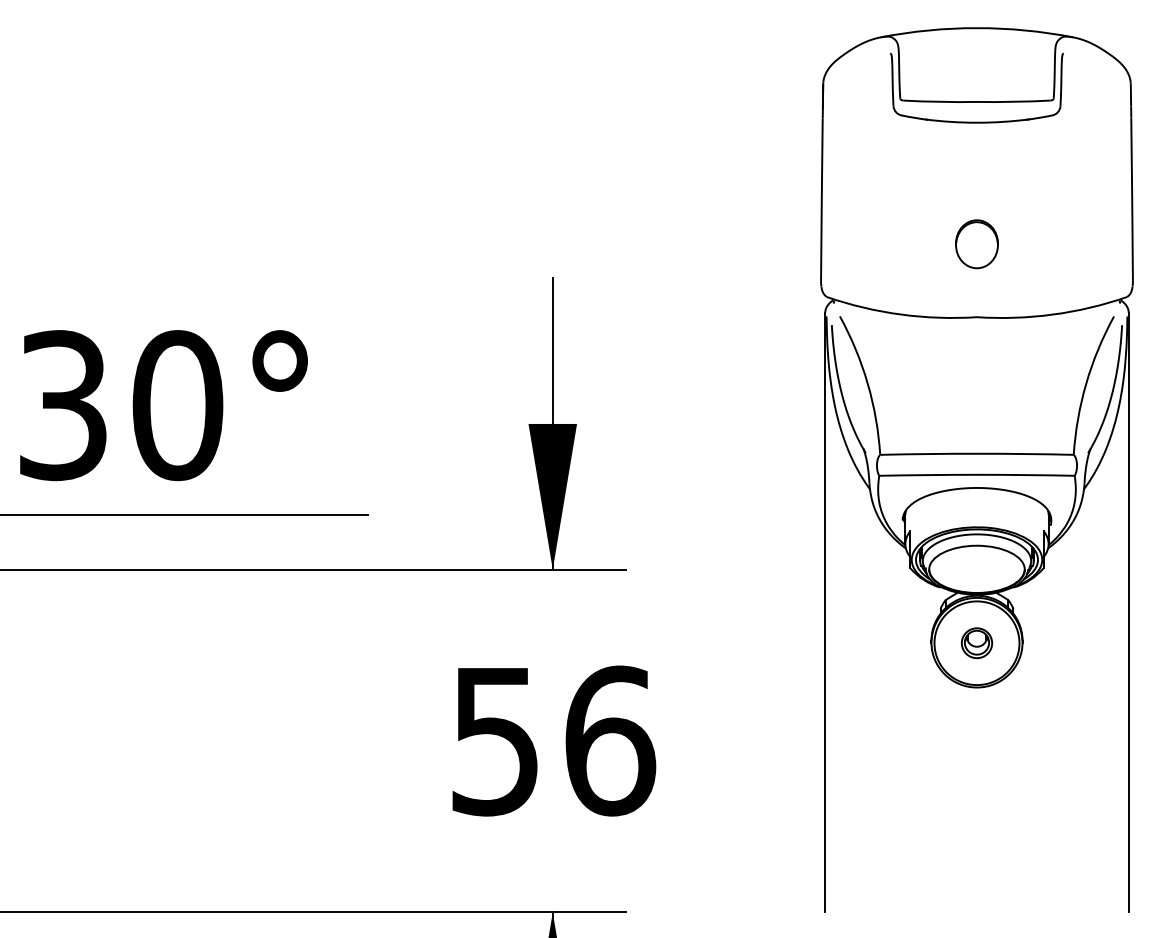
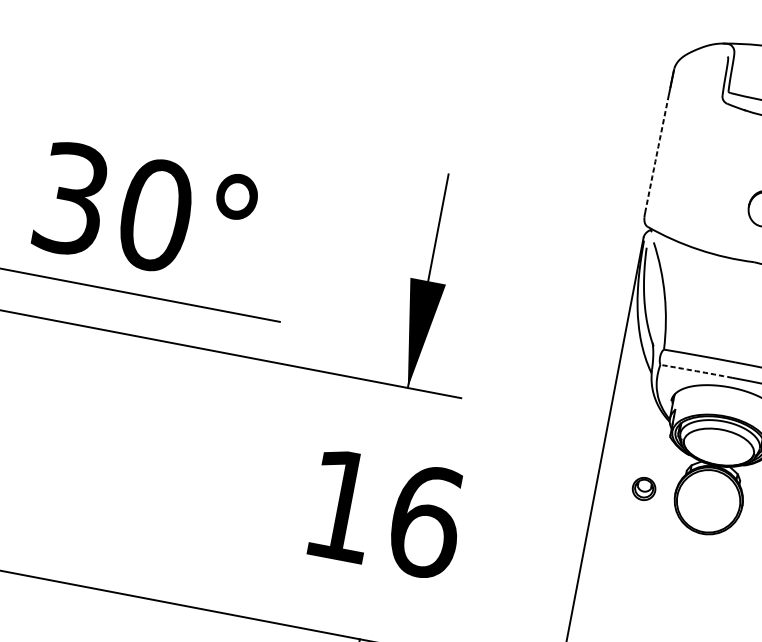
arc: (821, 199) -> (656, 154), solid -> dashed
arc: (928, 475) -> (696, 371), solid -> dashed
part: (977, 643) -> (644, 489), moved
text: (494, 742) -> (340, 506), 56 -> 16

